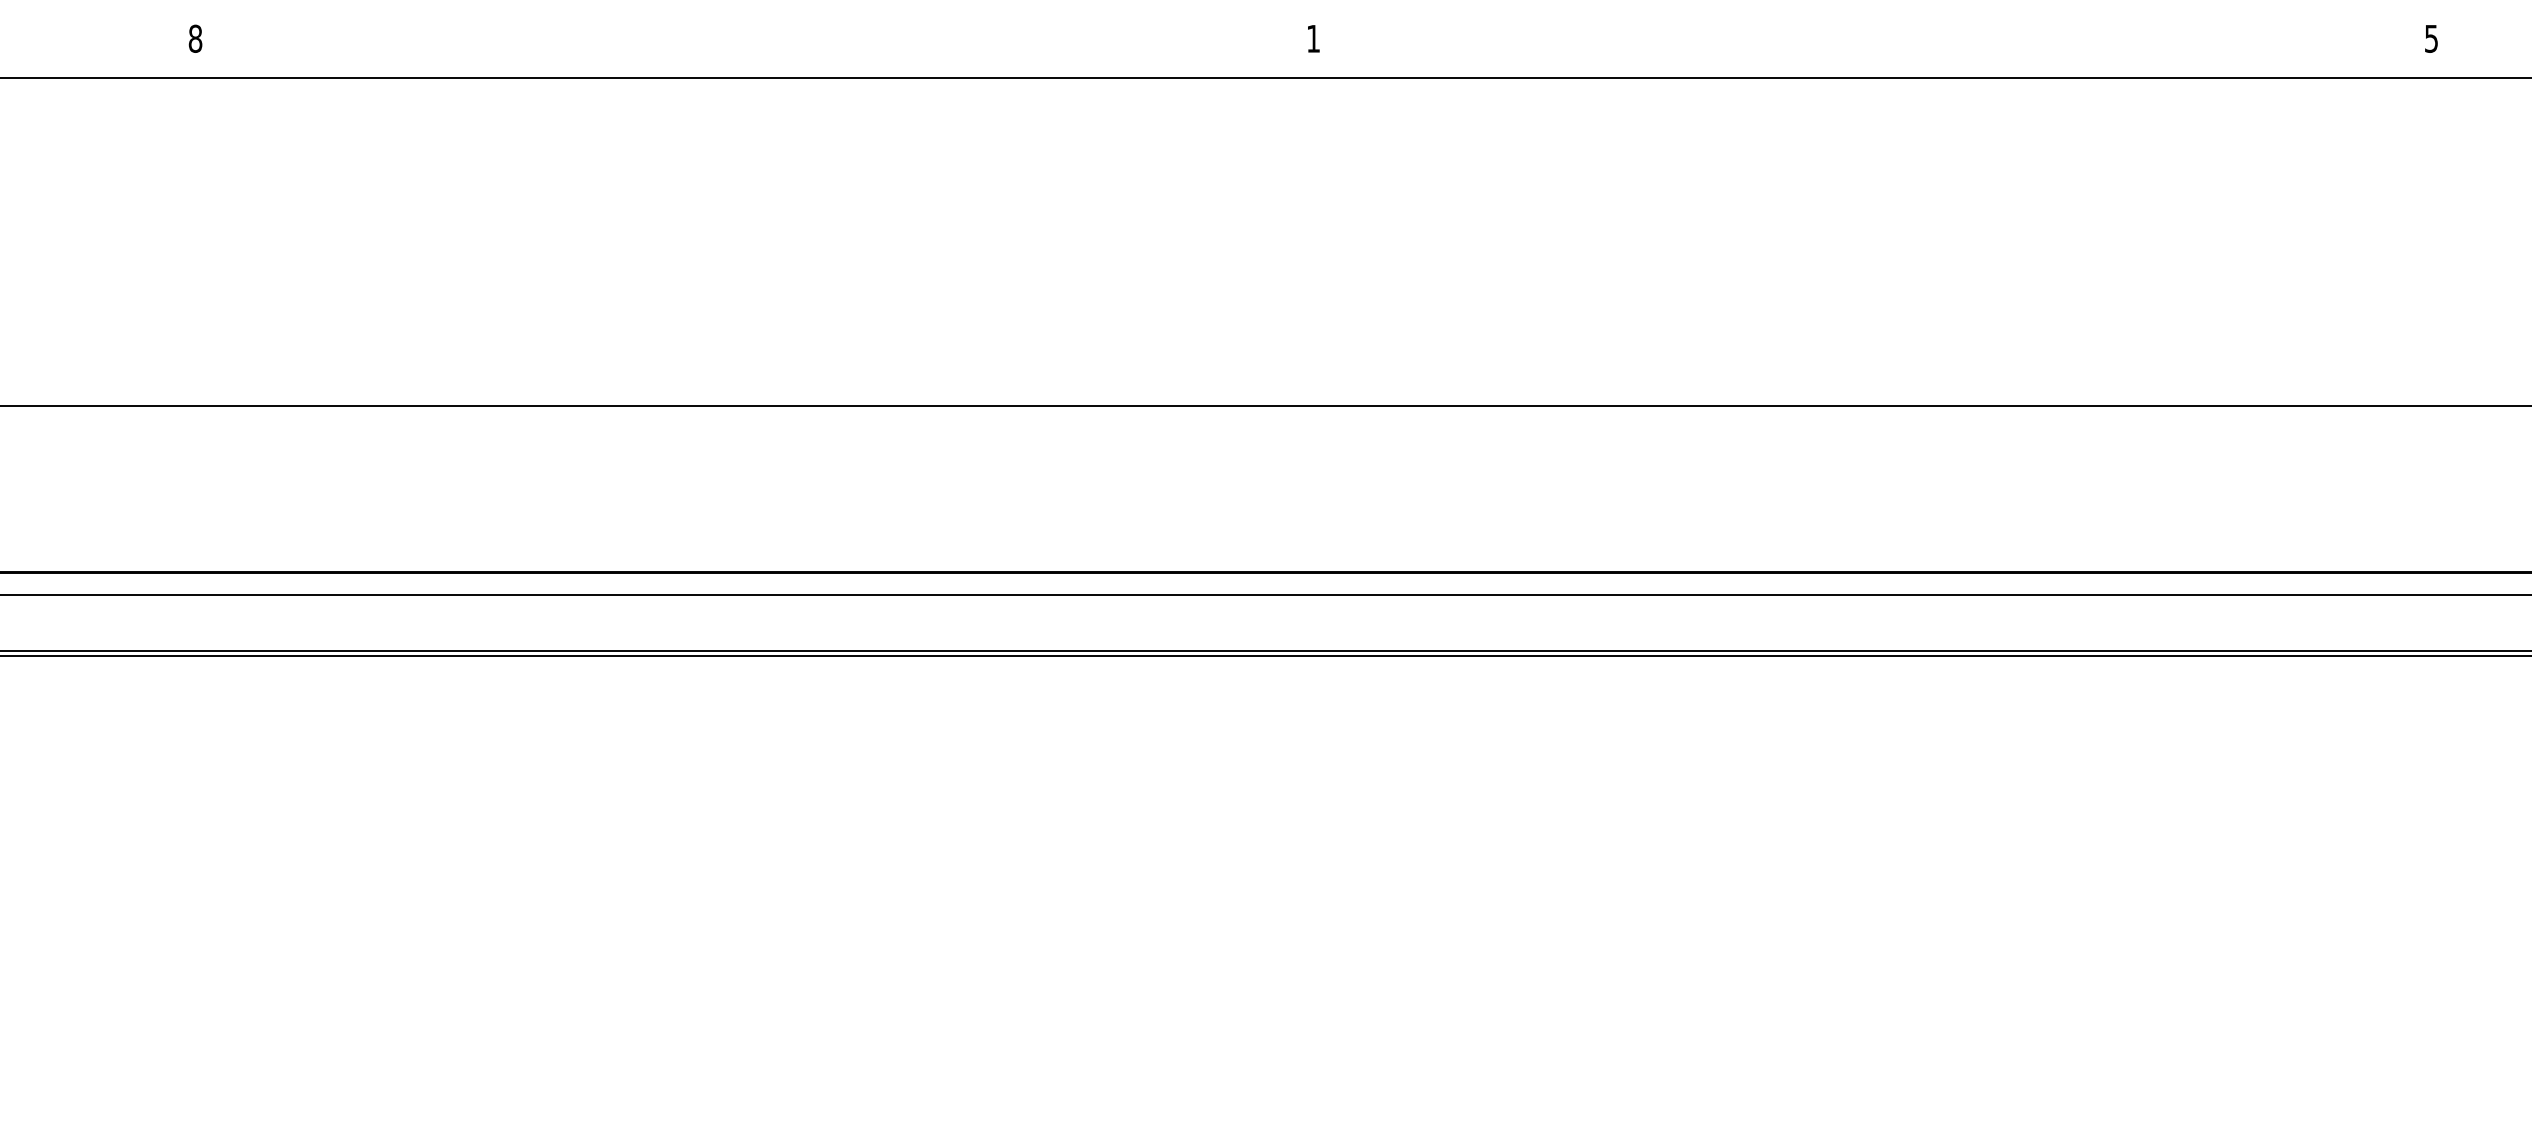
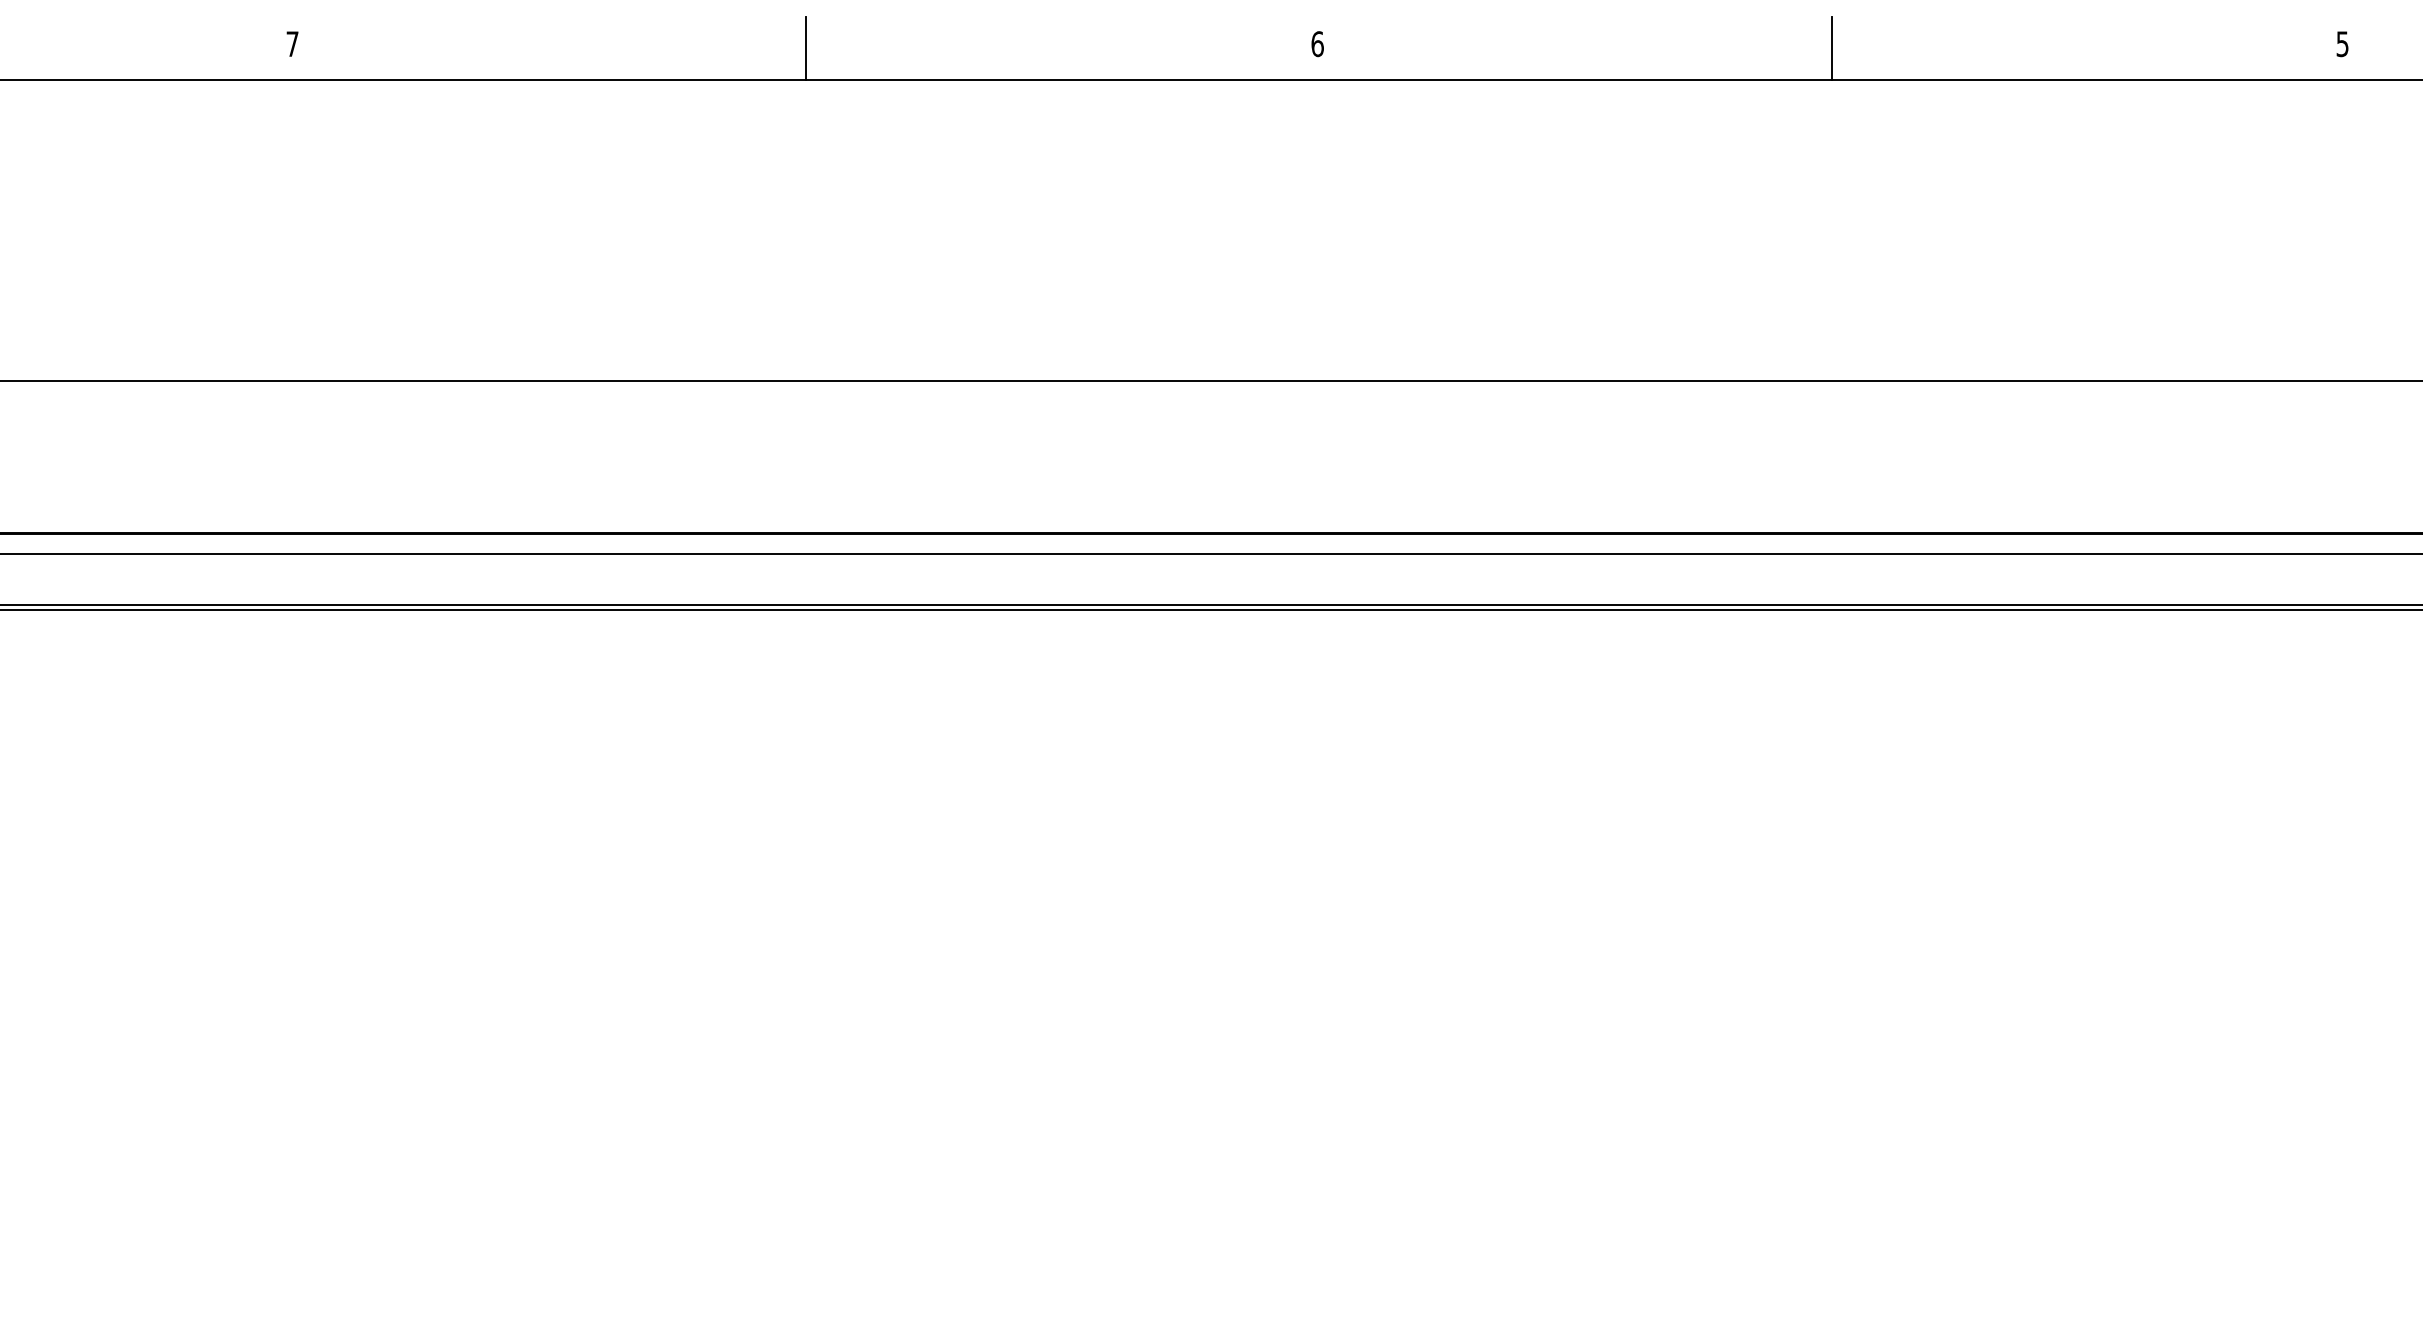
text: (195, 39) -> (292, 44), 8 -> 7
text: (1313, 39) -> (1317, 44), 1 -> 6
line: (756, 43) -> (806, 48), added
line: (1874, 43) -> (1831, 48), added

